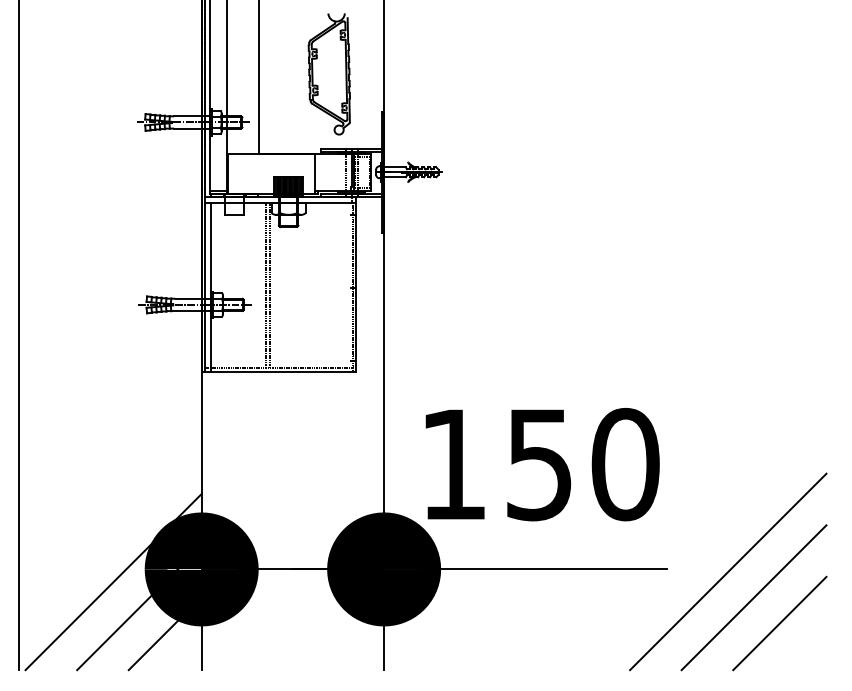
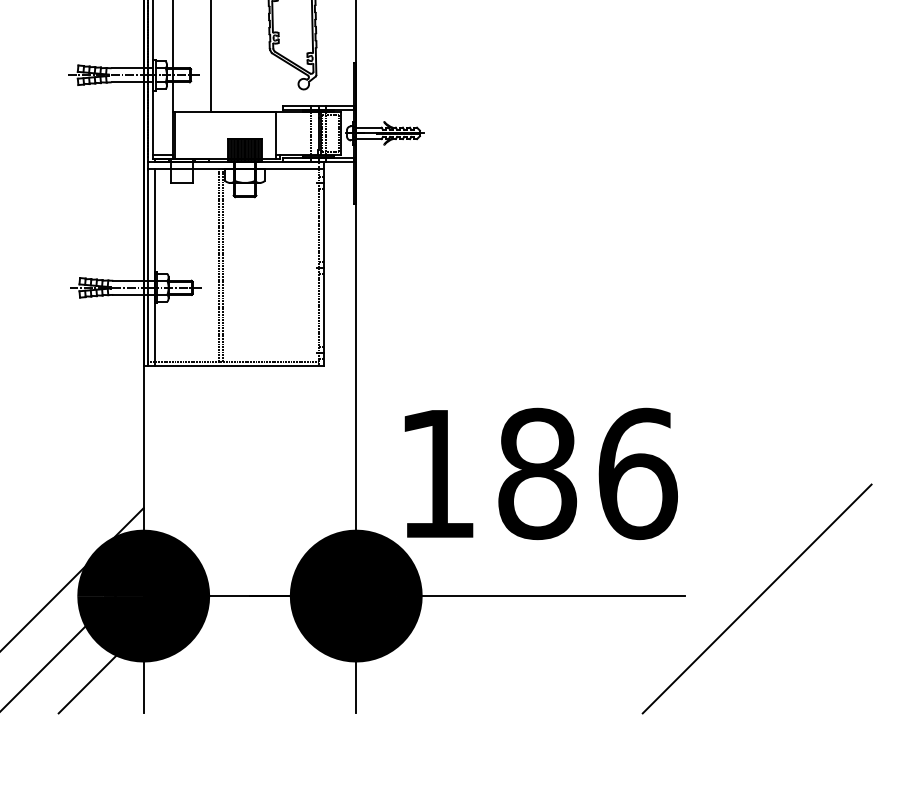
text: (583, 464) -> (588, 473), 150 -> 186
line: (753, 597) -> (786, 628), removed
line: (779, 623) -> (816, 659), removed

